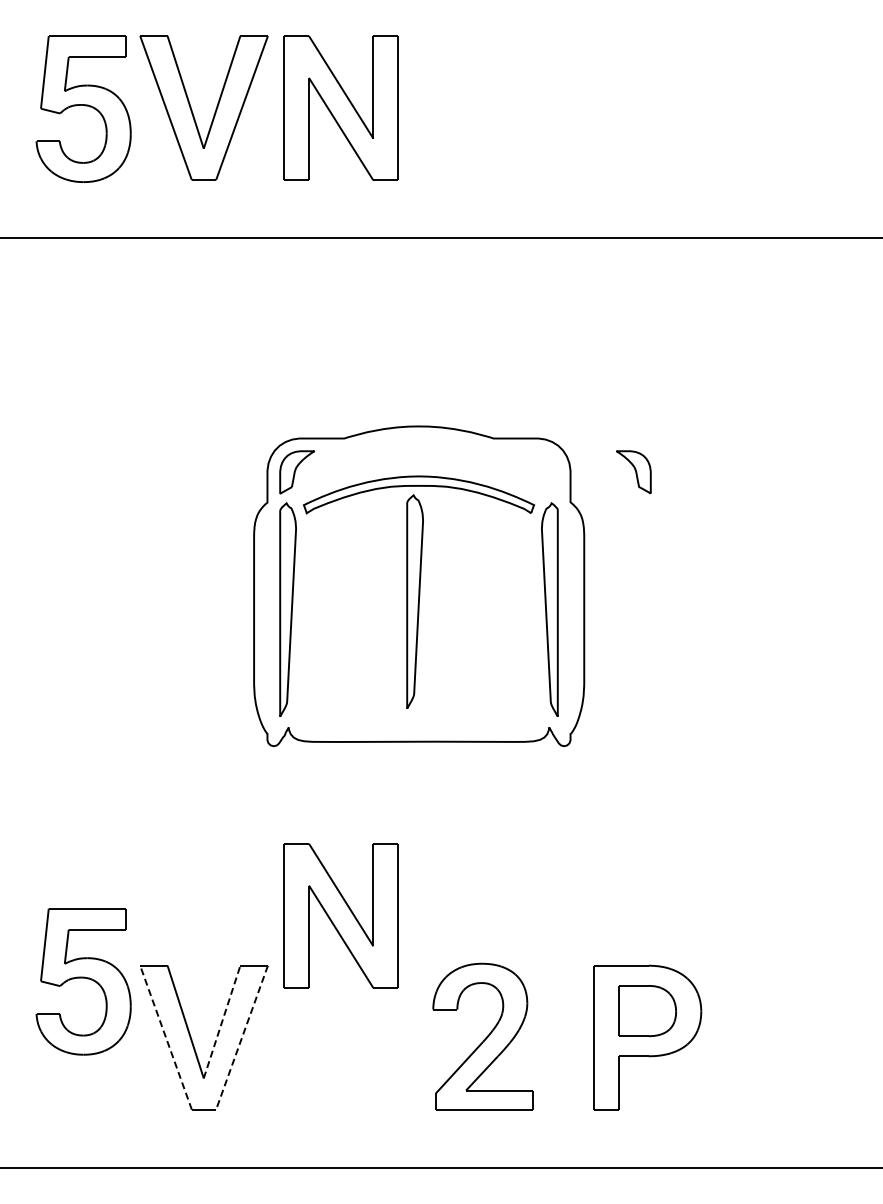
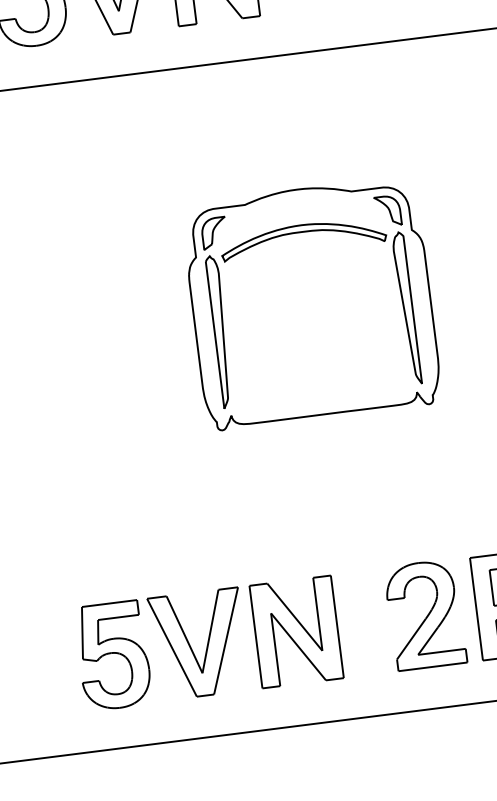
part: (633, 472) -> (387, 211), moved
part: (414, 601) -> (309, 314), removed
part: (340, 915) -> (296, 631), moved
part: (83, 981) -> (113, 655), moved
line: (222, 1021) -> (210, 631), dashed -> solid
part: (482, 1036) -> (425, 614), moved
line: (166, 1037) -> (172, 647), dashed -> solid
line: (242, 1037) -> (226, 640), dashed -> solid

